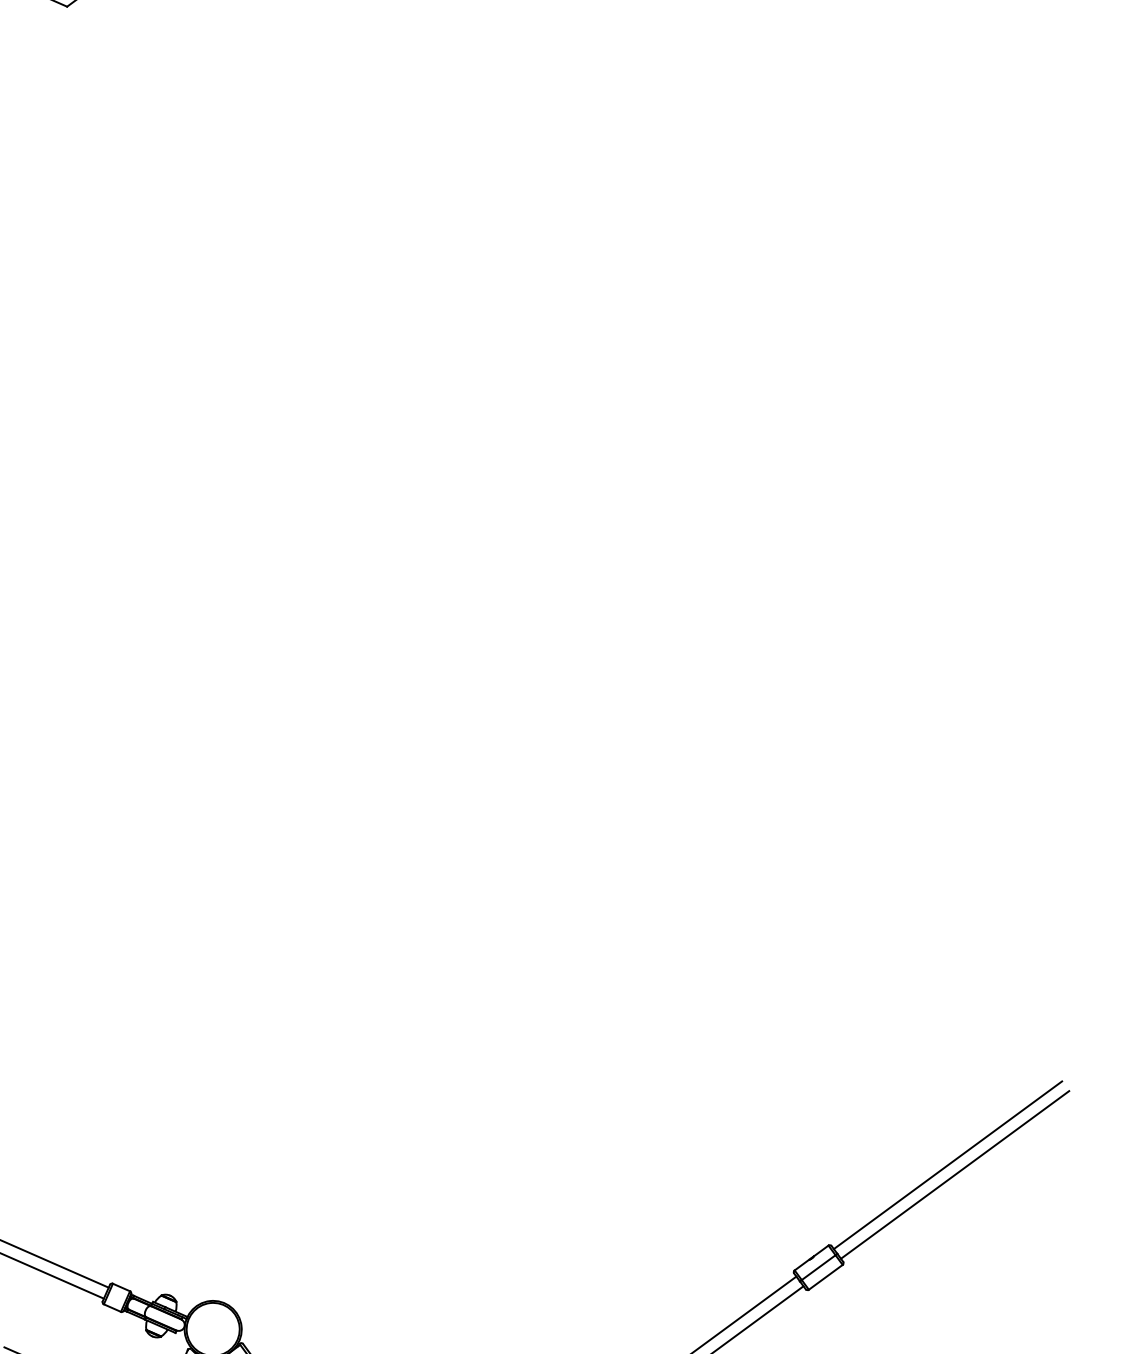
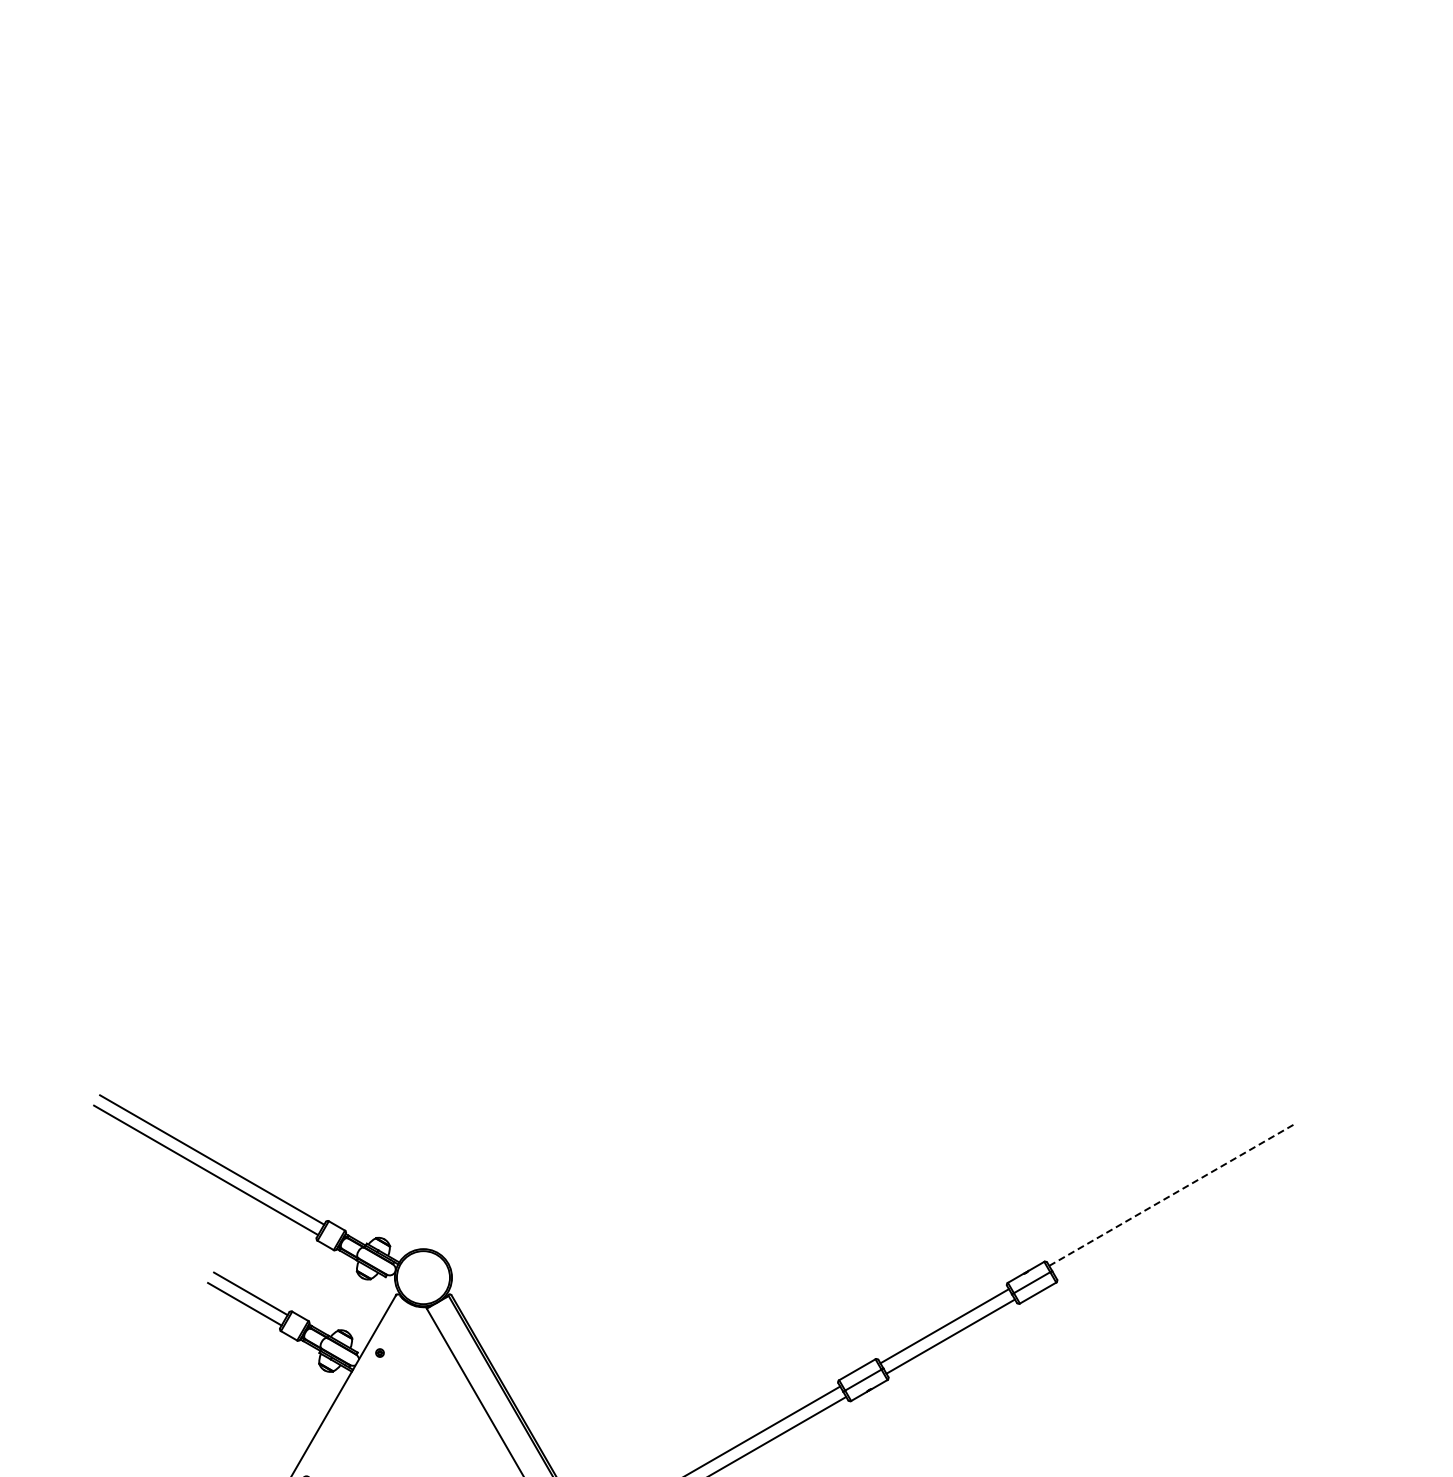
line: (947, 1165) -> (1171, 1195), solid -> dashed
line: (954, 1174) -> (1177, 1205), removed

